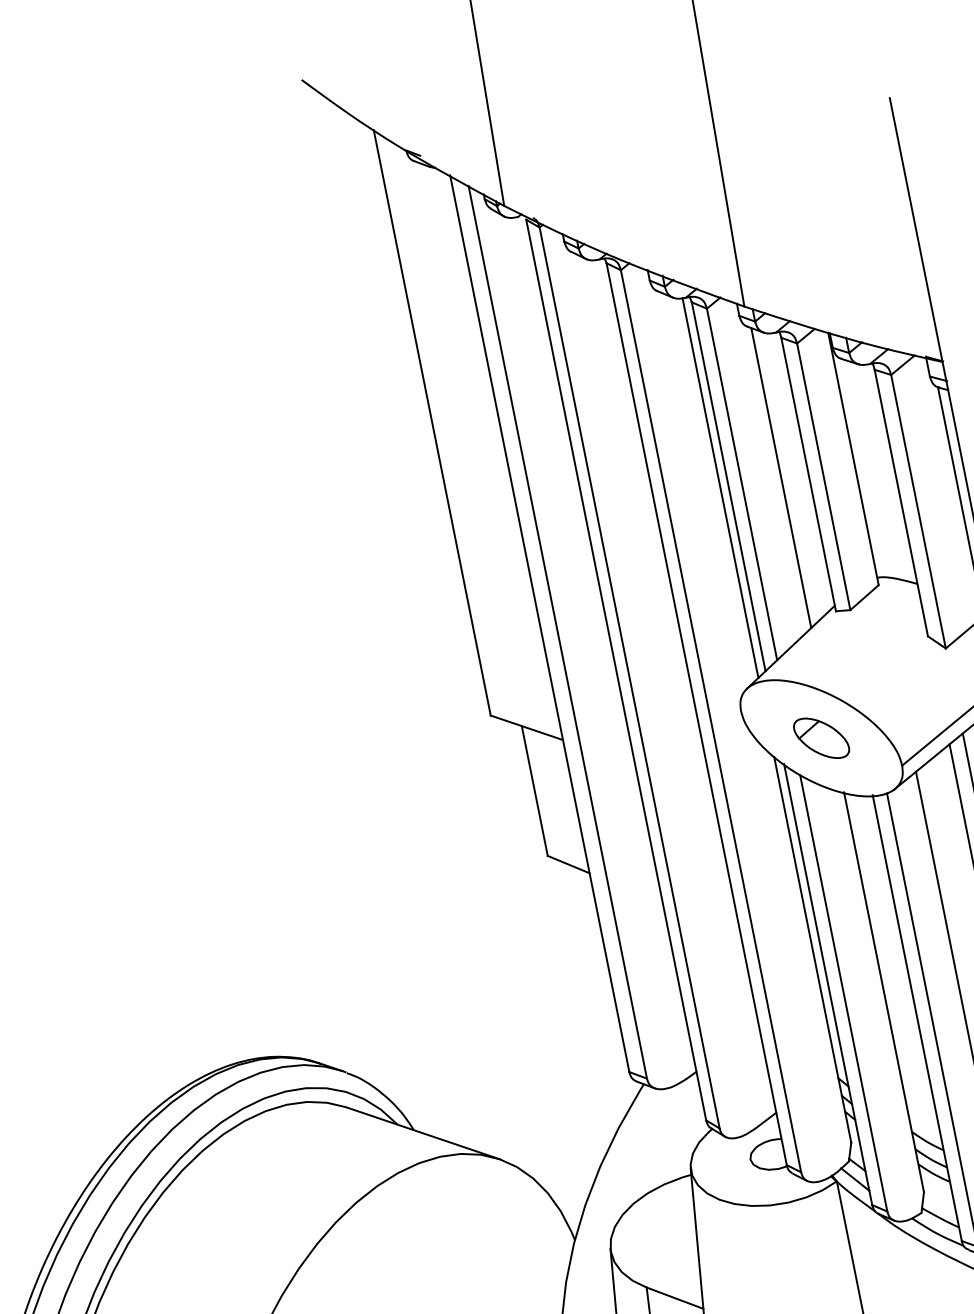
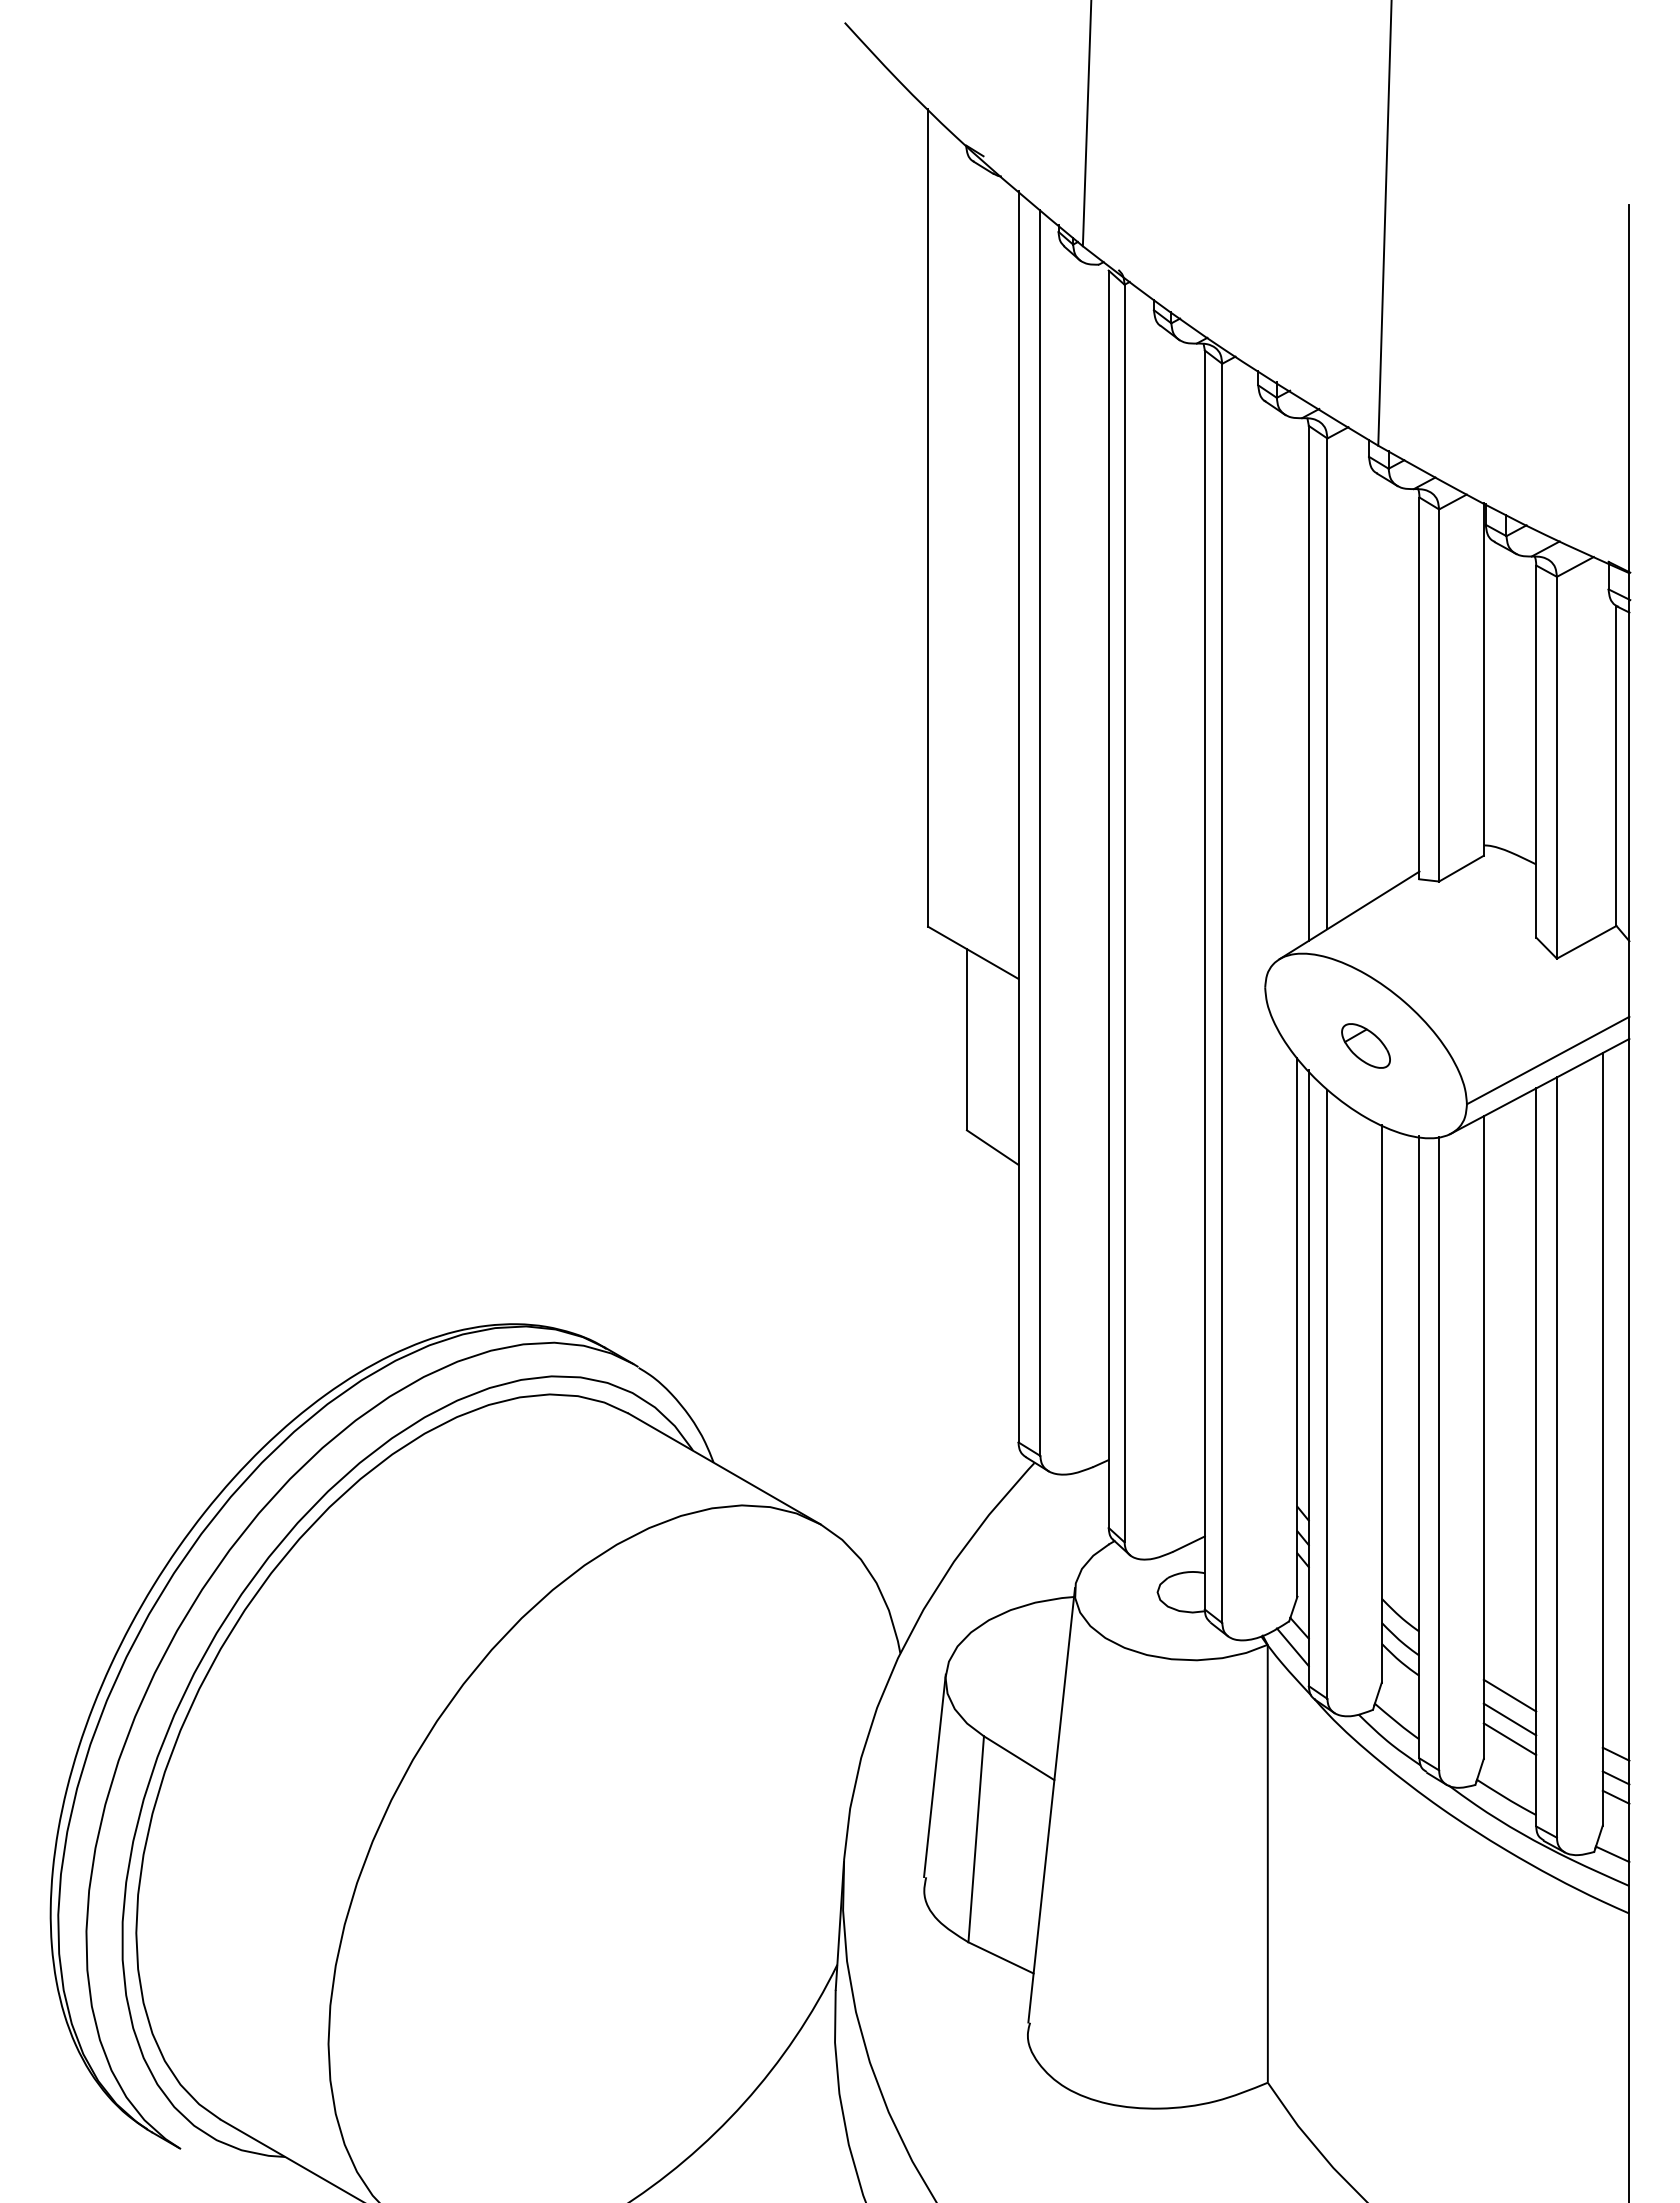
line: (781, 477) -> (1381, 685), removed
line: (720, 487) -> (1297, 682), removed
part: (821, 738) -> (1365, 1045), size x0.7

